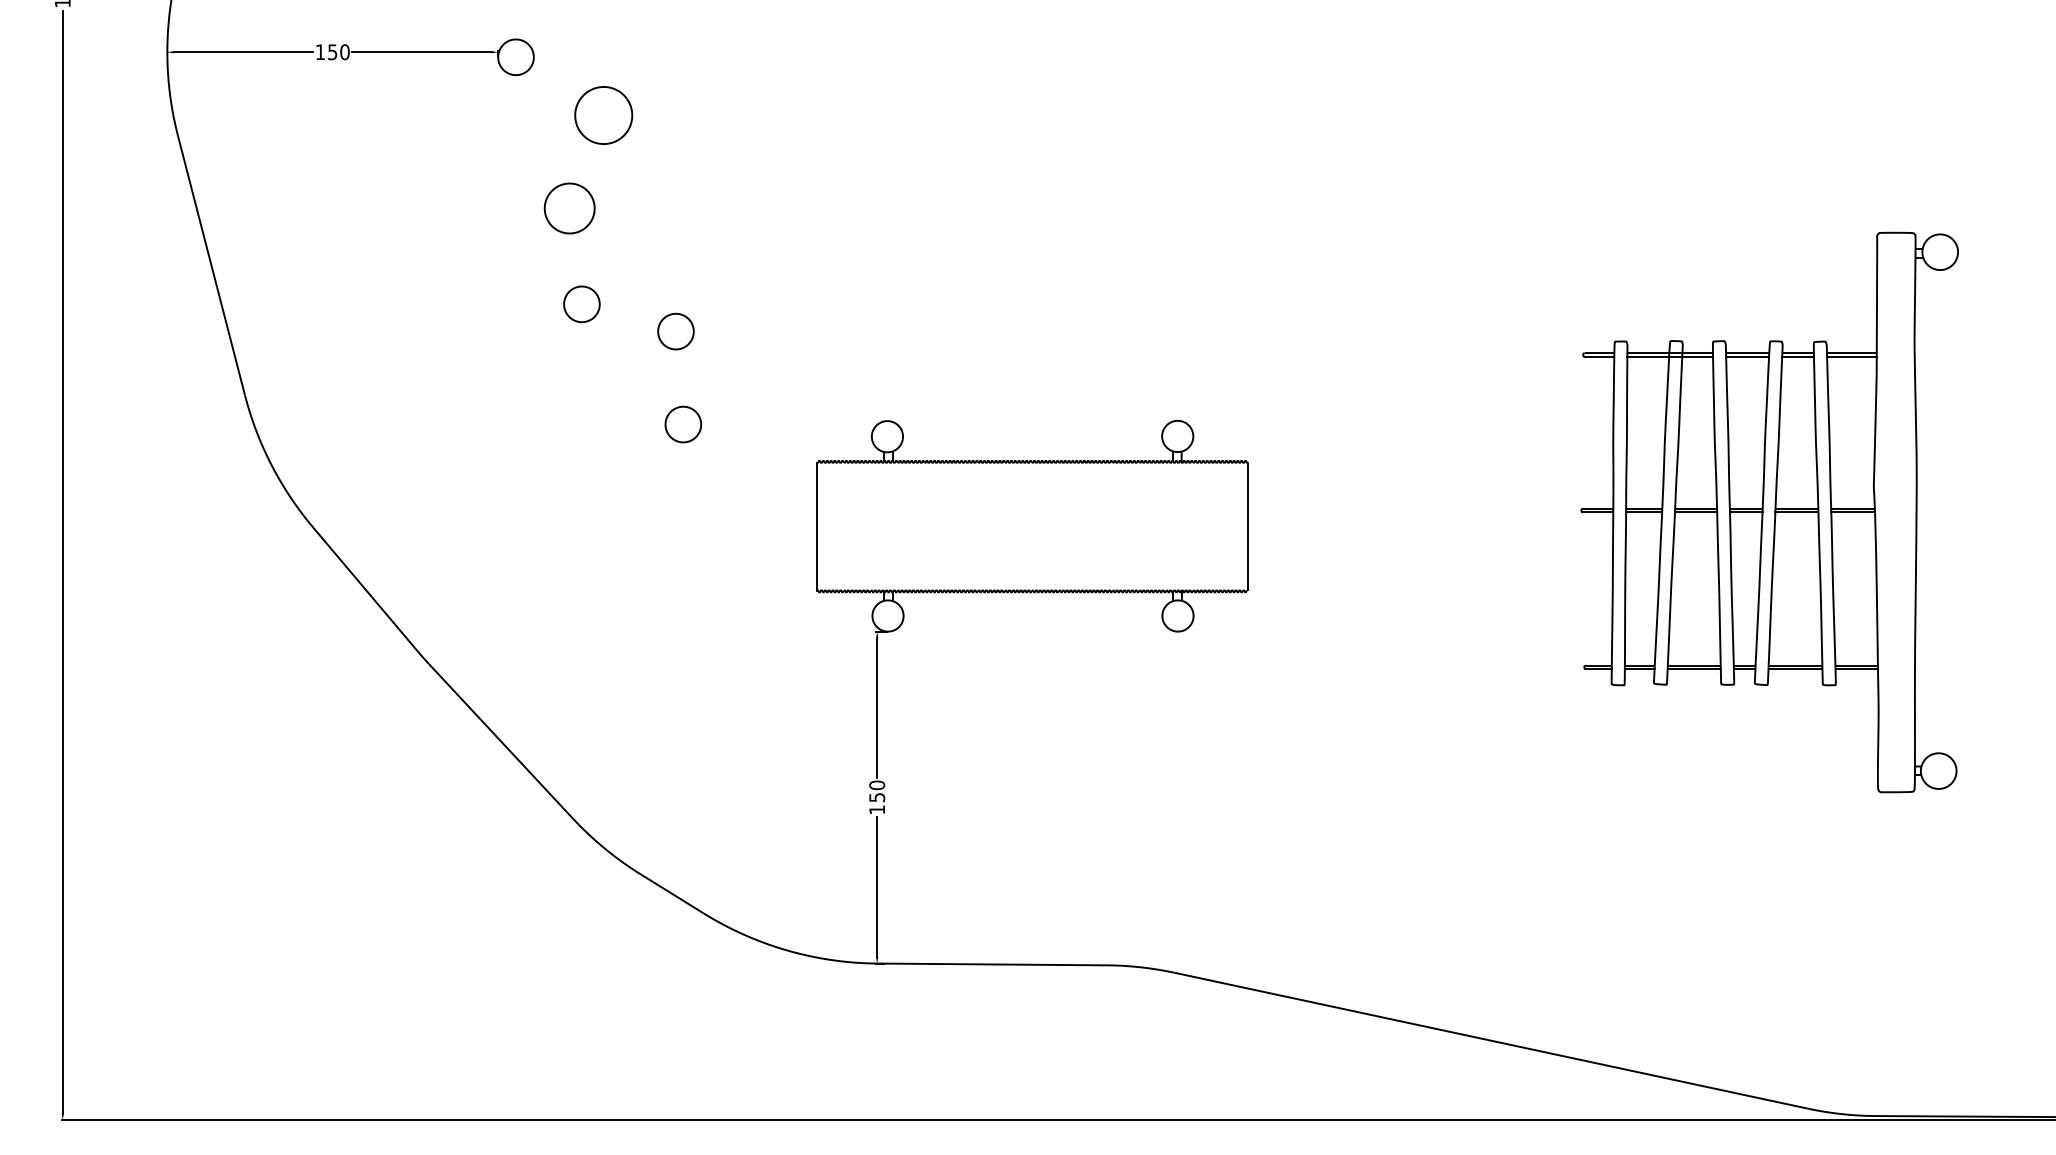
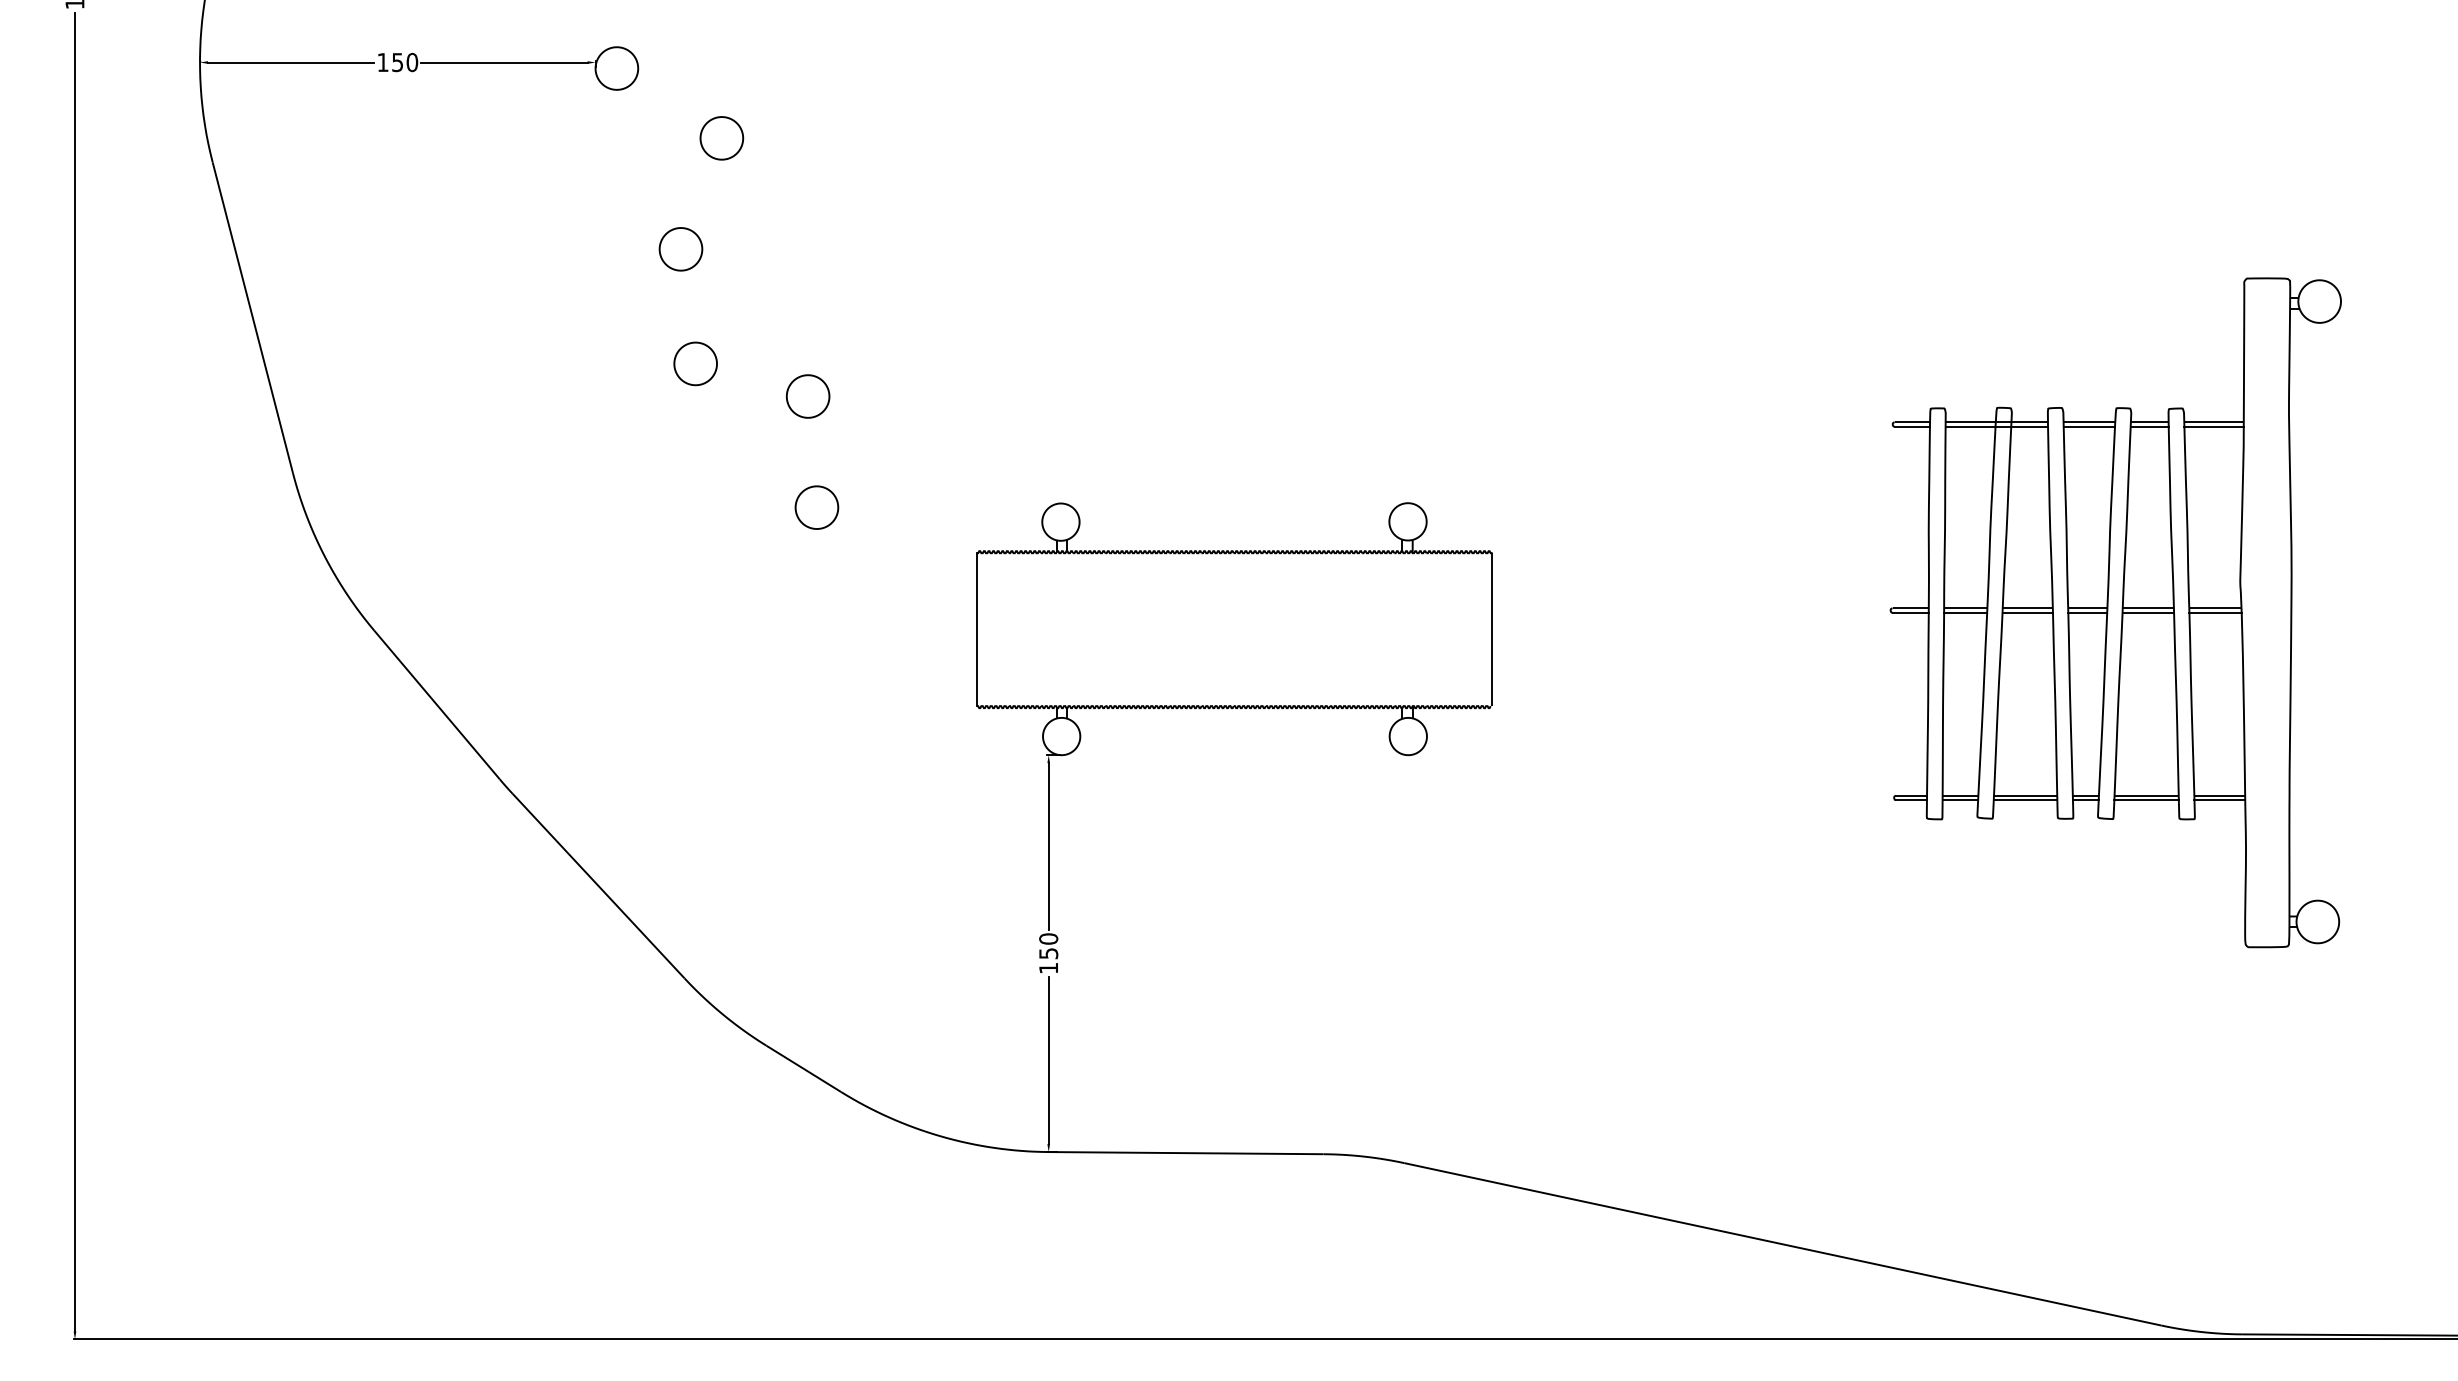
part: (603, 115) -> (721, 138), size x0.62
part: (569, 208) -> (680, 249), size x0.71

